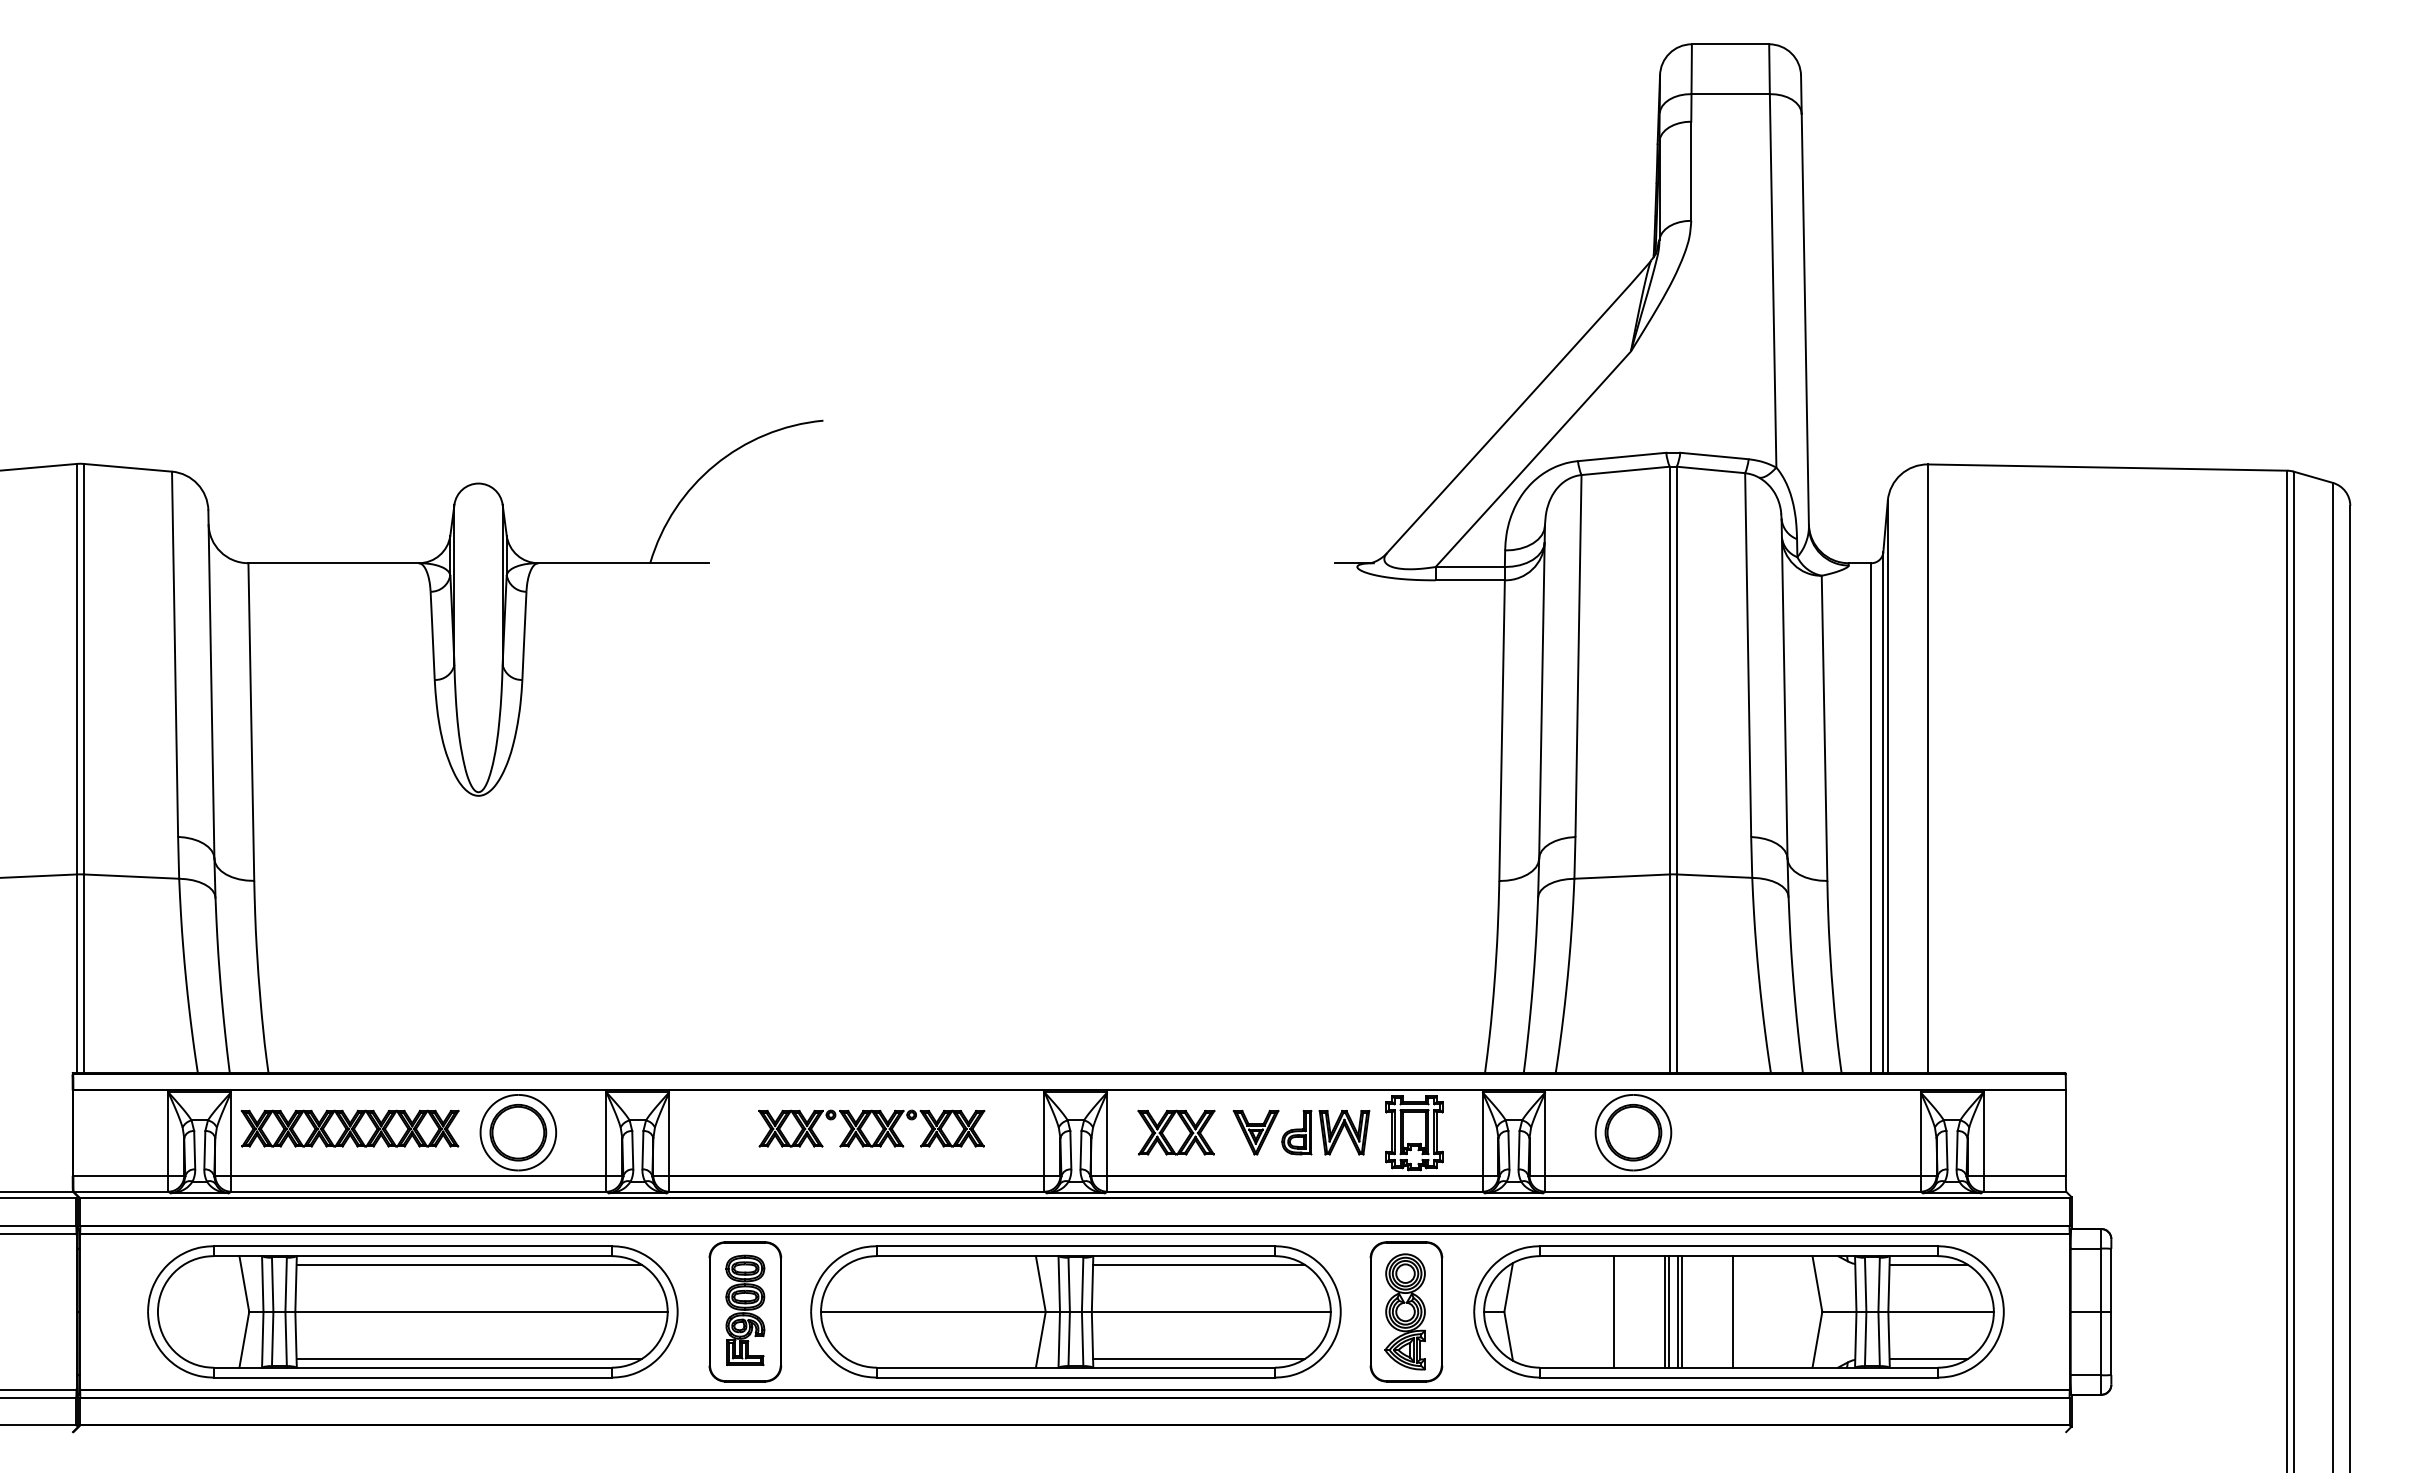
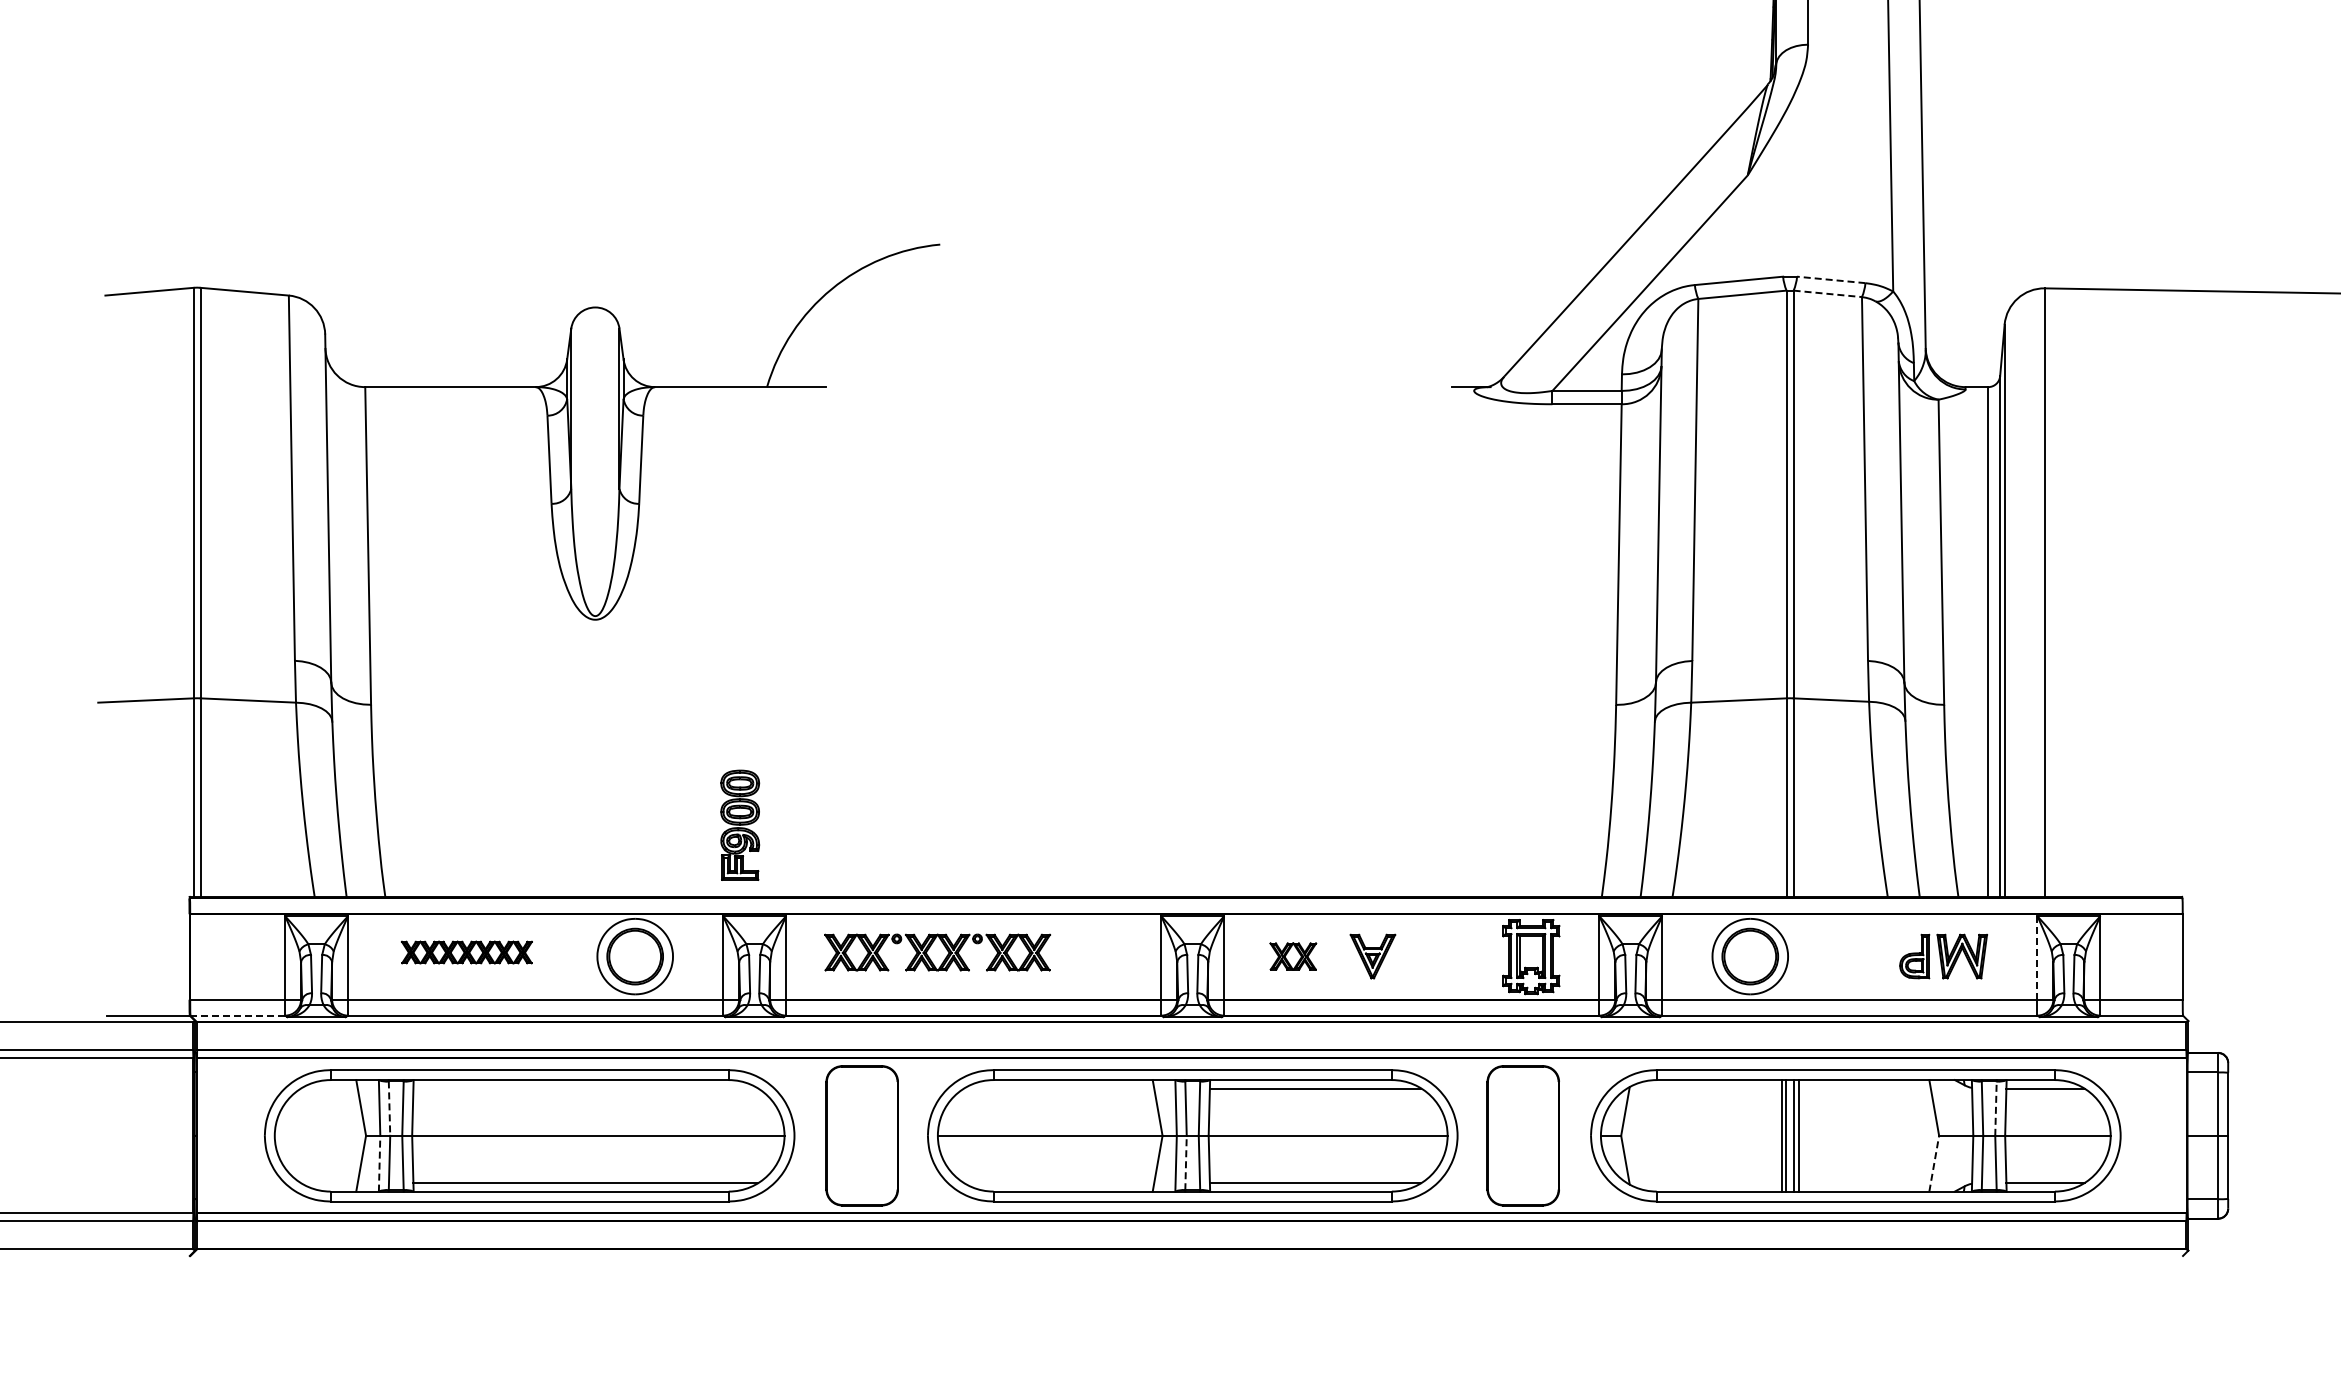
line: (1713, 455) -> (1830, 279), solid -> dashed
line: (1711, 470) -> (1828, 294), solid -> dashed
part: (349, 1128) -> (466, 952), size x0.6
part: (871, 1128) -> (937, 952), moved
part: (1176, 1132) -> (1293, 956), size x0.6
part: (1325, 1132) -> (1943, 956), moved
line: (1920, 1134) -> (2037, 958), solid -> dashed
line: (121, 1191) -> (238, 1015), solid -> dashed
line: (468, 1264) -> (585, 1088), removed
line: (1879, 1284) -> (1996, 1108), solid -> dashed
line: (272, 1285) -> (389, 1109), solid -> dashed
part: (745, 1310) -> (740, 825), moved
part: (1404, 1311) -> (1521, 1135), removed
line: (1613, 1311) -> (1730, 1135), removed
line: (1733, 1311) -> (1850, 1135), removed
line: (1069, 1338) -> (1186, 1162), solid -> dashed
line: (262, 1339) -> (379, 1163), solid -> dashed
line: (1817, 1339) -> (1934, 1163), solid -> dashed

